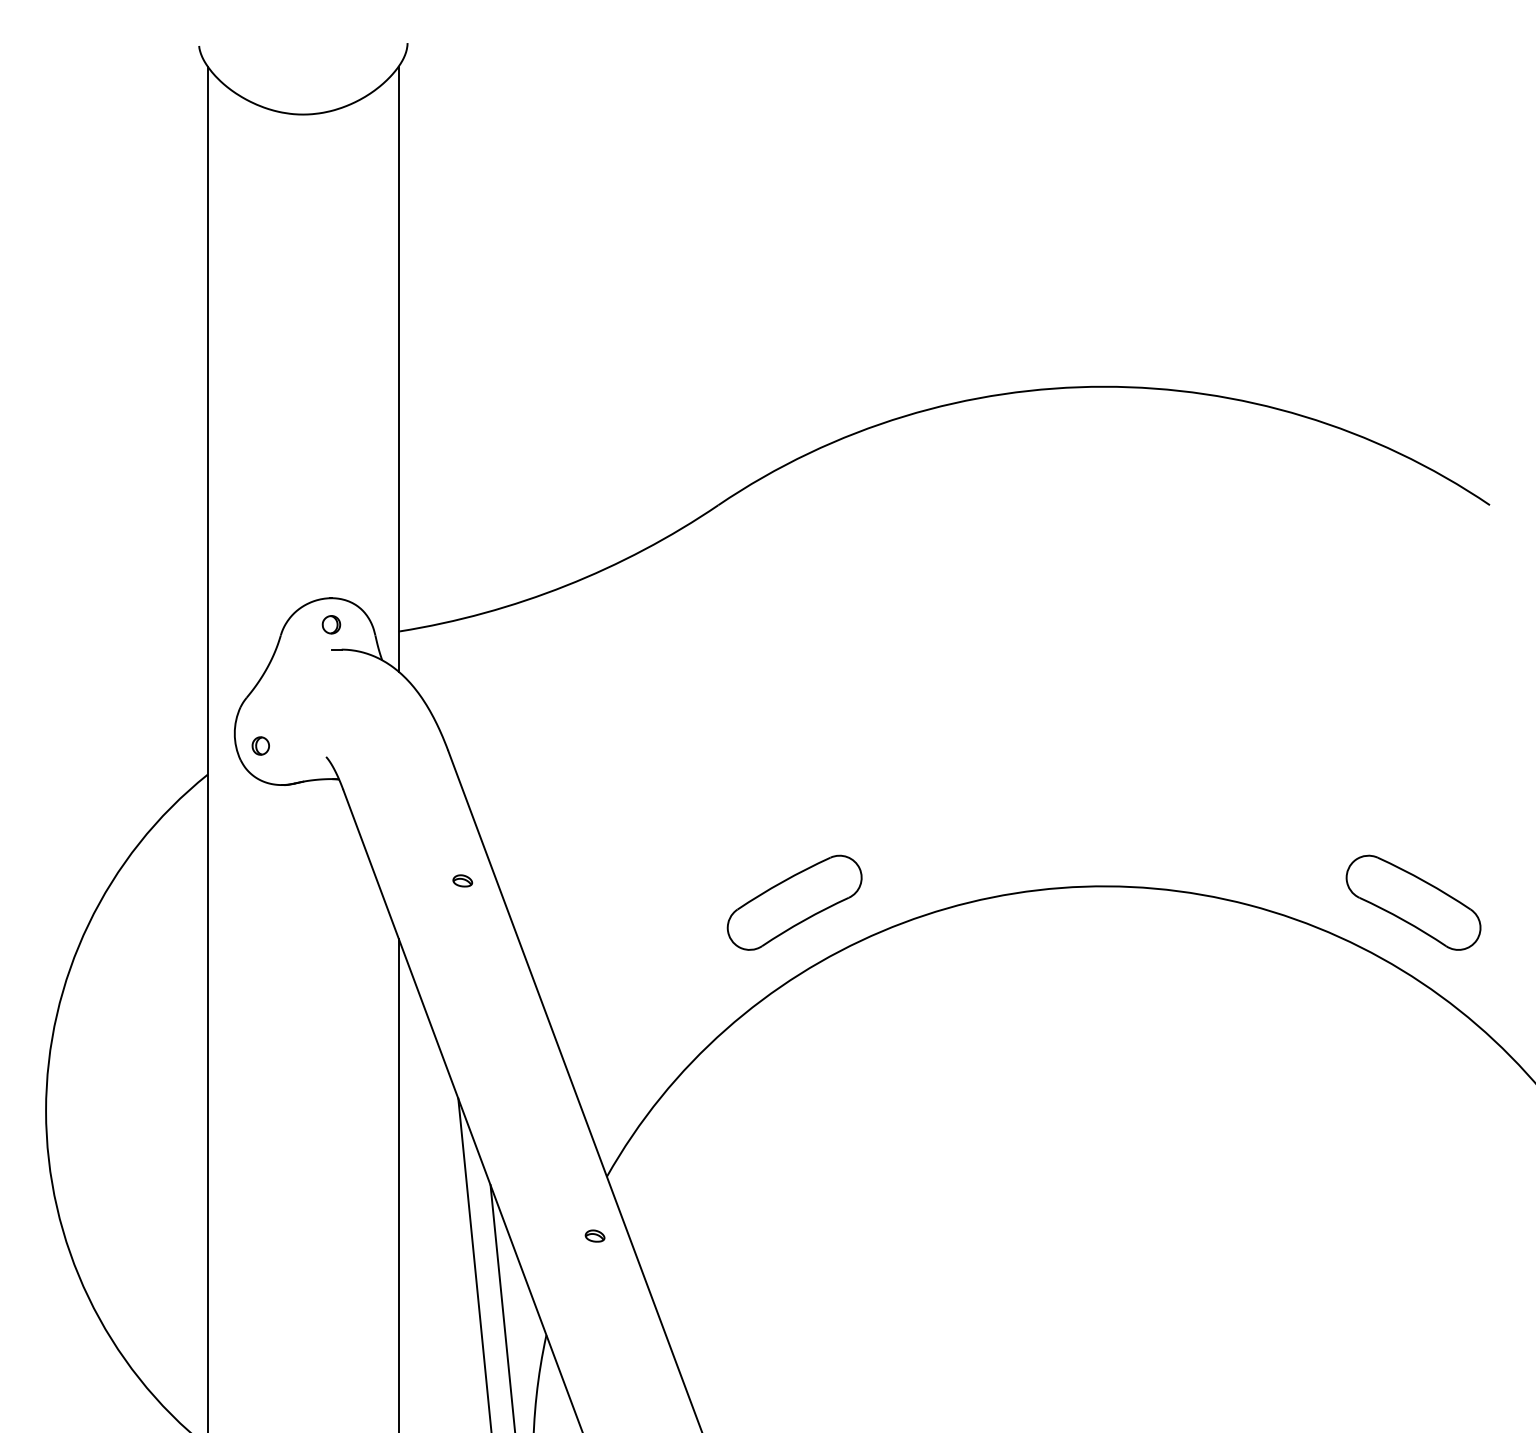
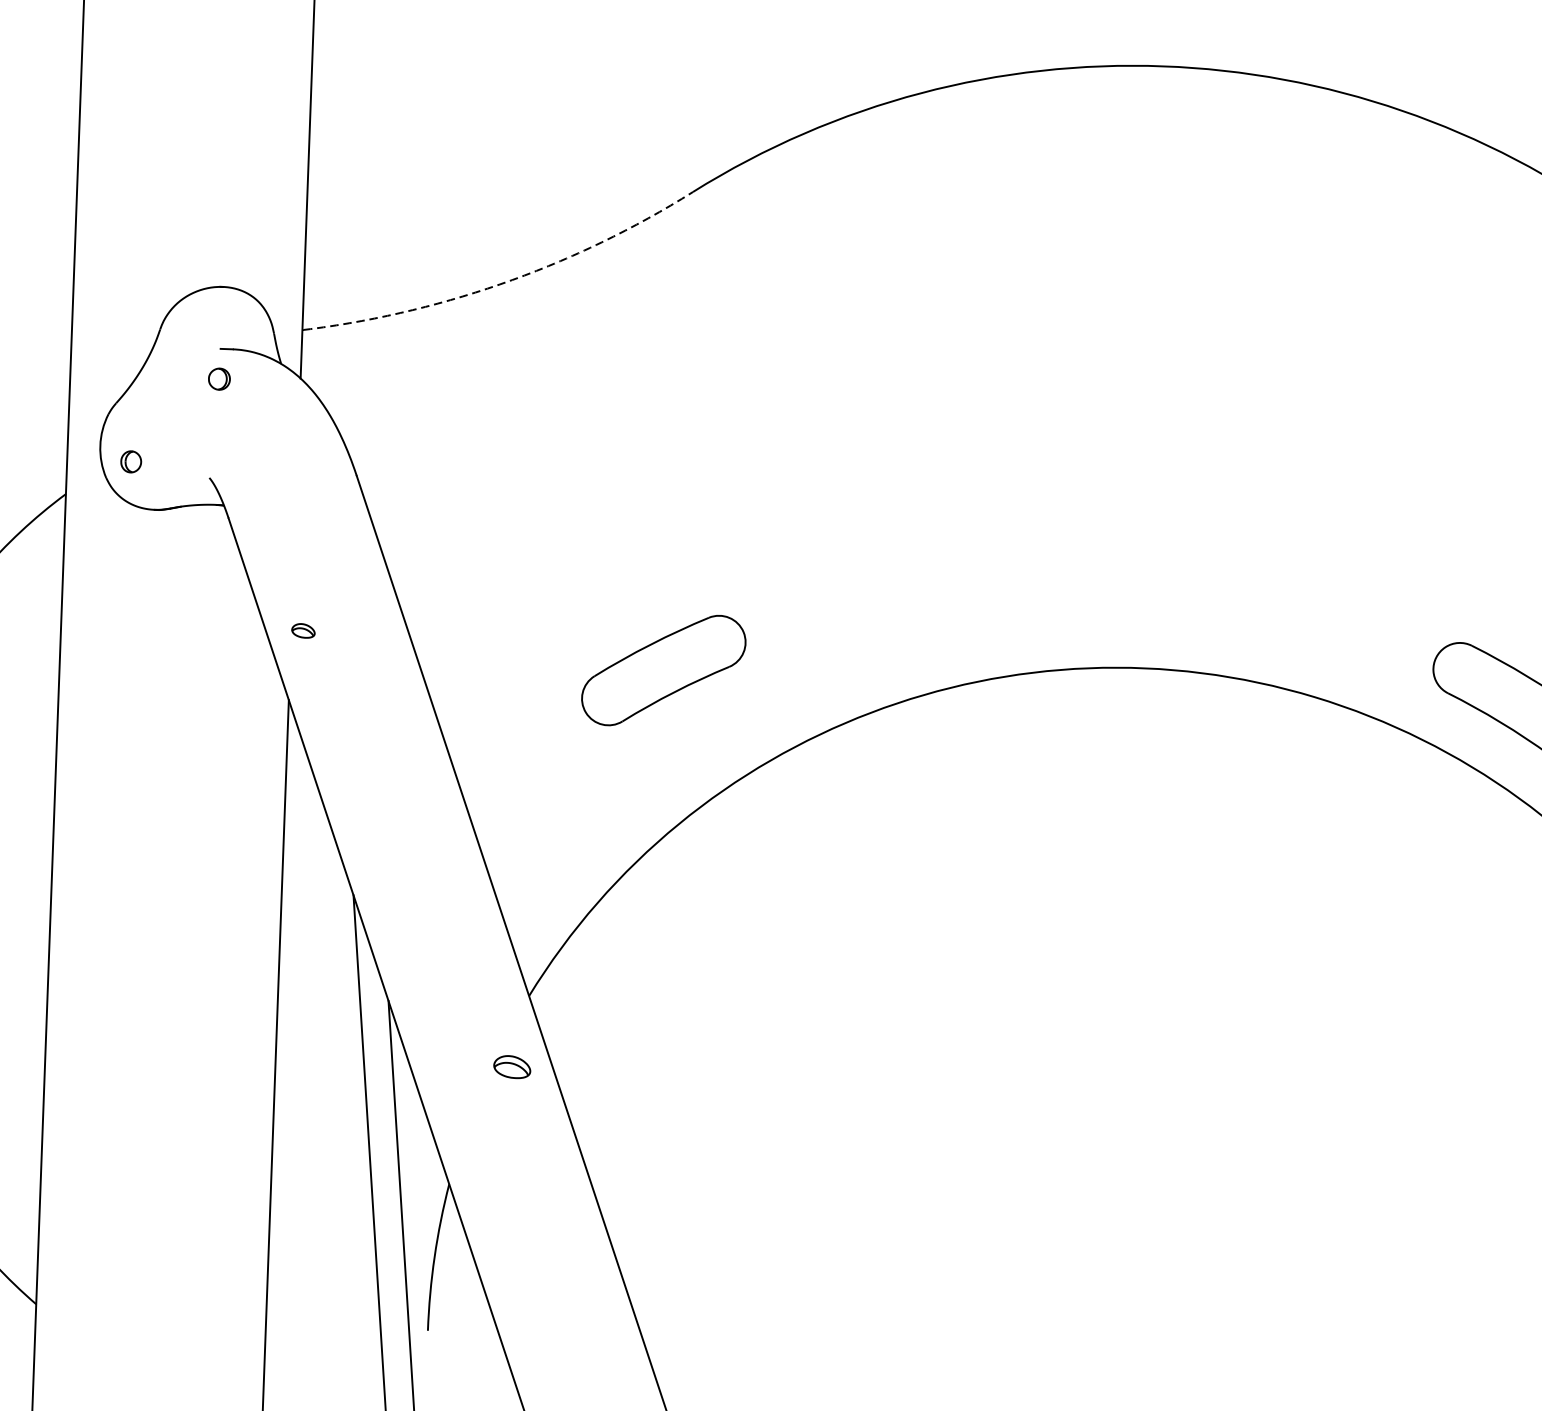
arc: (566, 585) -> (506, 282), solid -> dashed
part: (331, 624) -> (219, 378), moved
part: (462, 880) -> (303, 630), moved
part: (794, 902) -> (663, 670), moved
part: (594, 1235) -> (511, 1066), size x1.6

